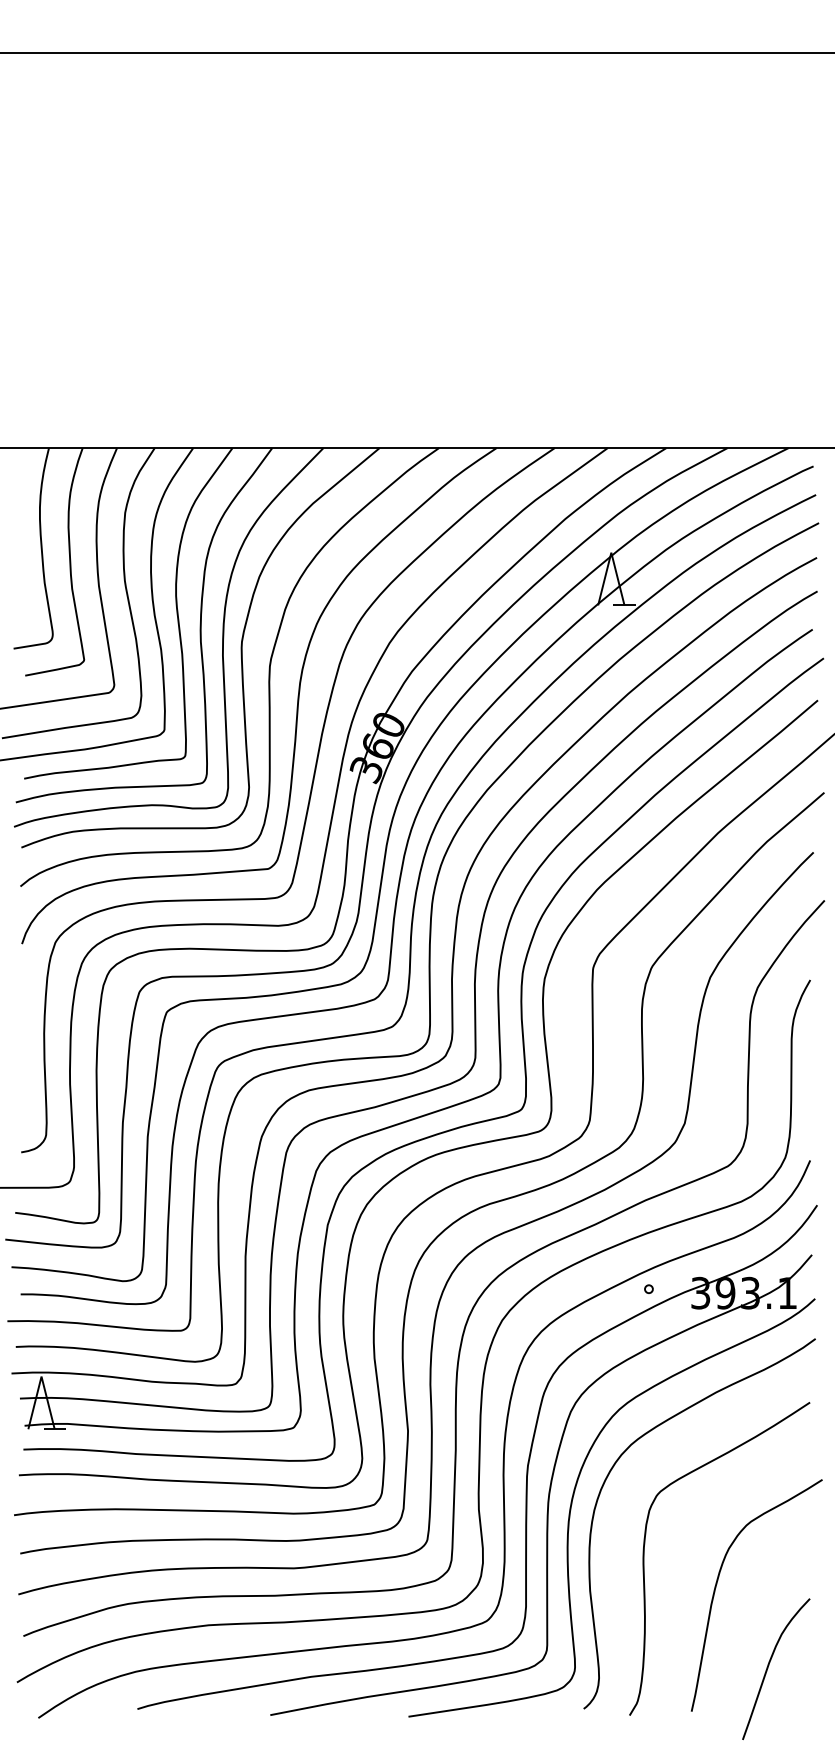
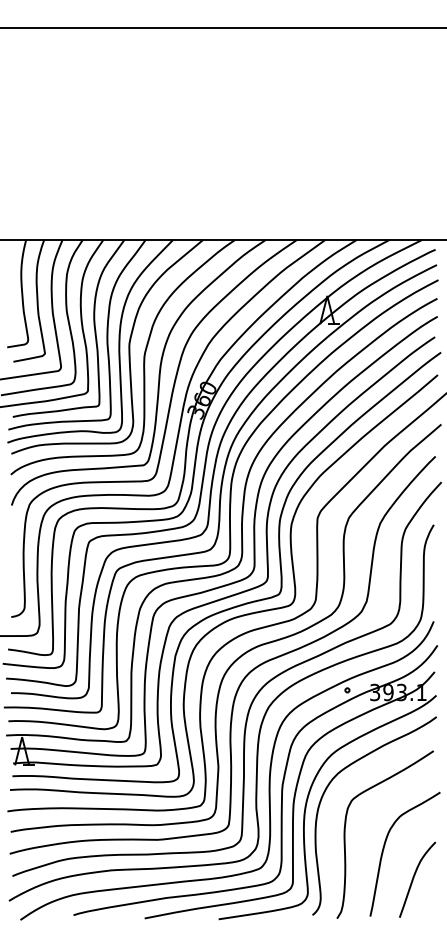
curve: (770, 1666) -> (414, 878), moved

